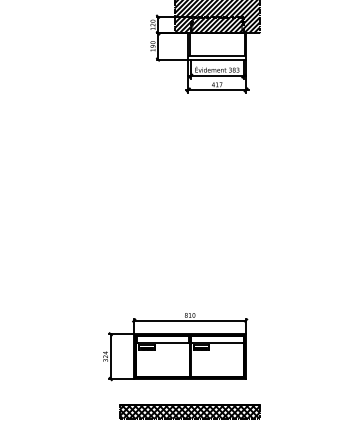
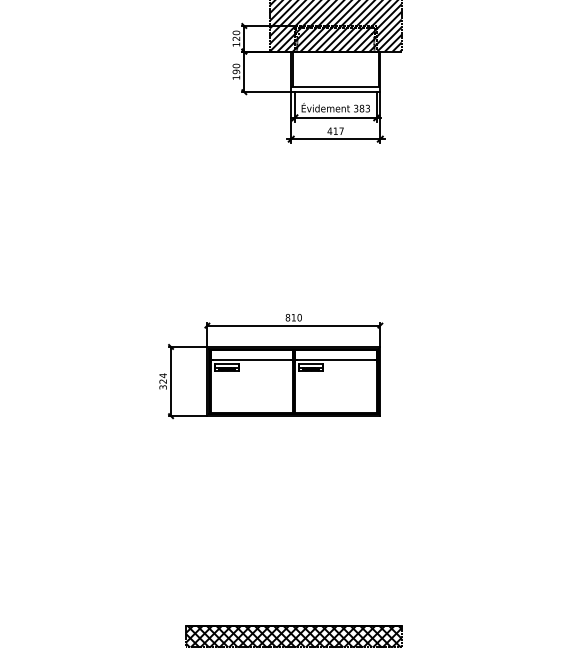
part: (175, 347) -> (271, 367), moved

